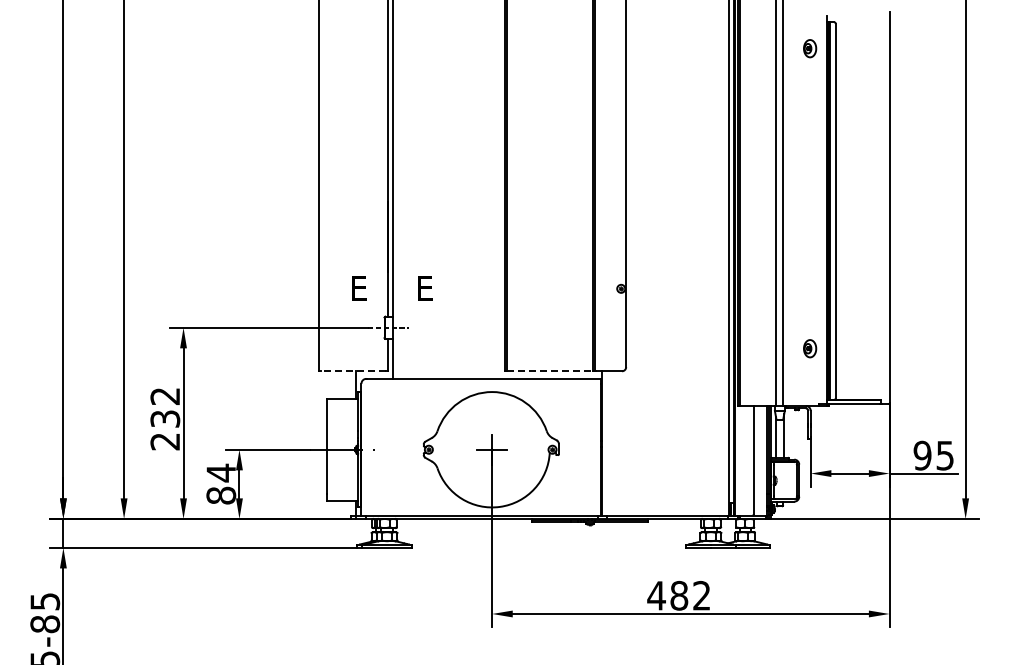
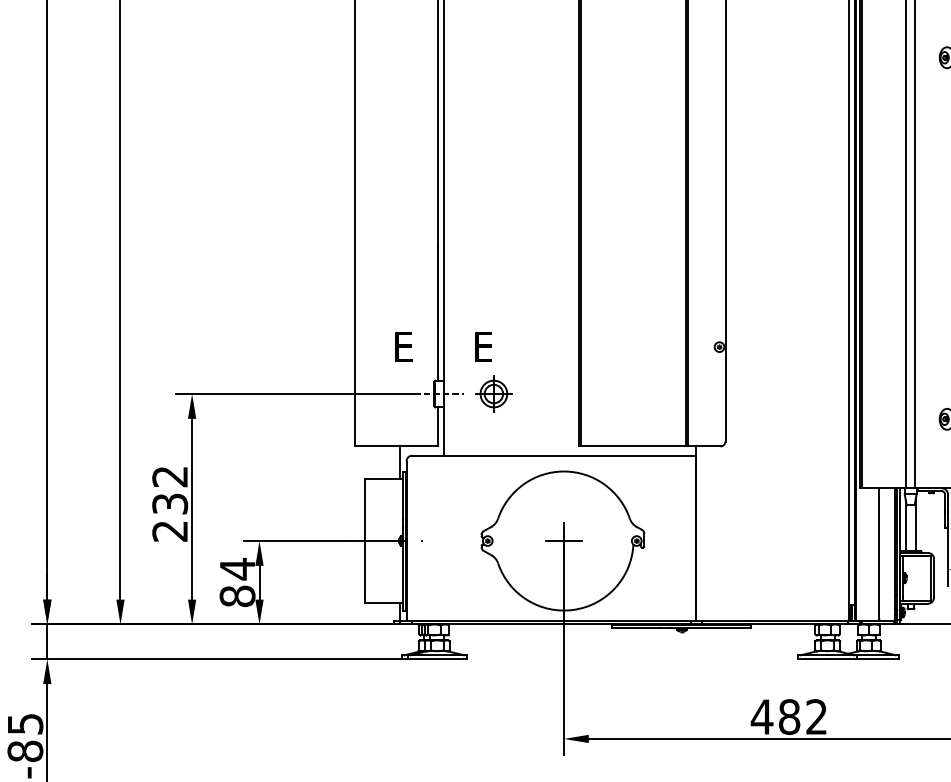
part: (433, 327) -> (493, 393), added
line: (353, 371) -> (396, 446), dashed -> solid
line: (550, 371) -> (634, 446), dashed -> solid

